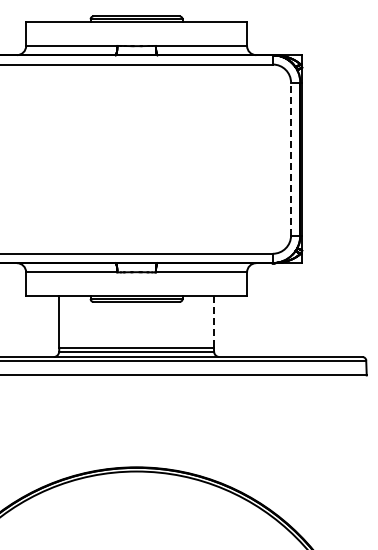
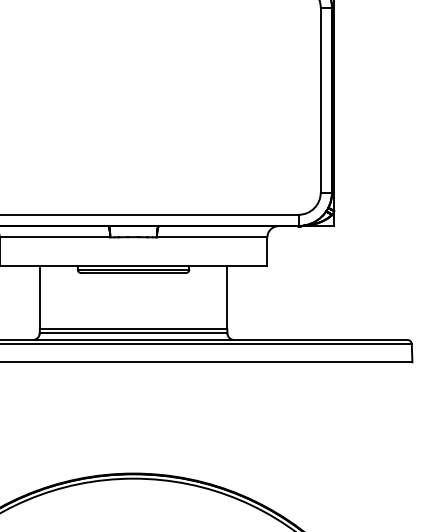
line: (291, 158) -> (321, 99), dashed -> solid
line: (213, 322) -> (226, 298), dashed -> solid

